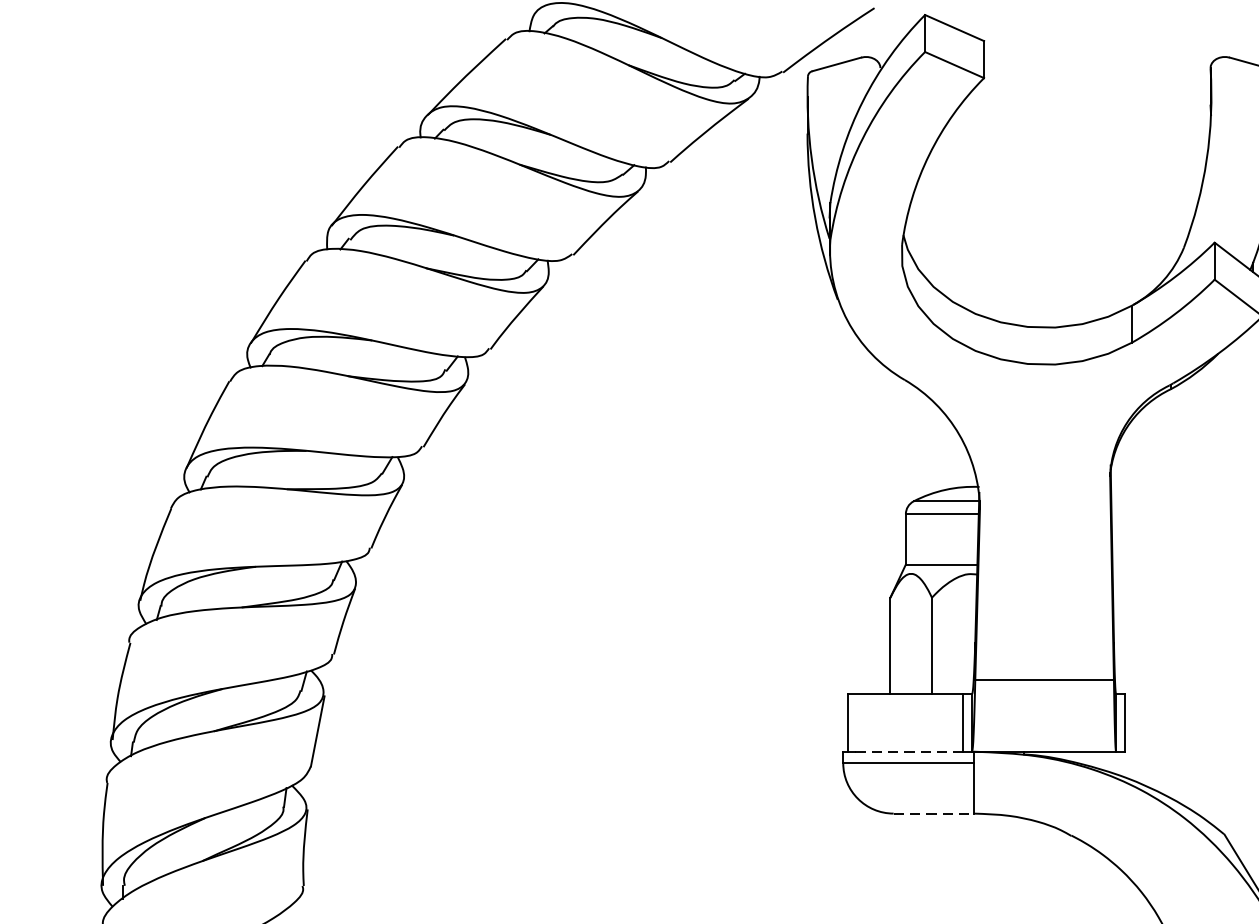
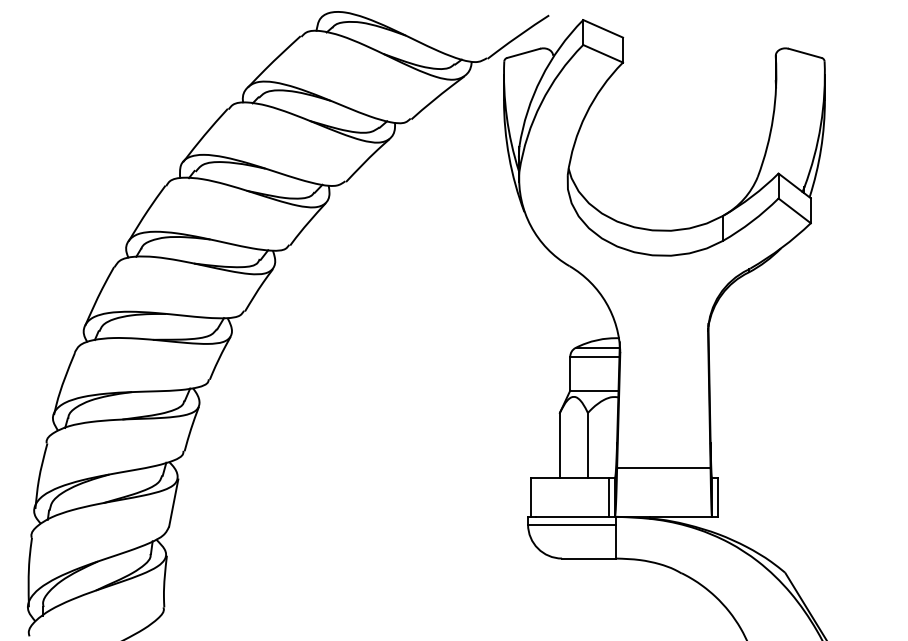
line: (909, 751) -> (572, 516), dashed -> solid
line: (932, 813) -> (588, 558), dashed -> solid

